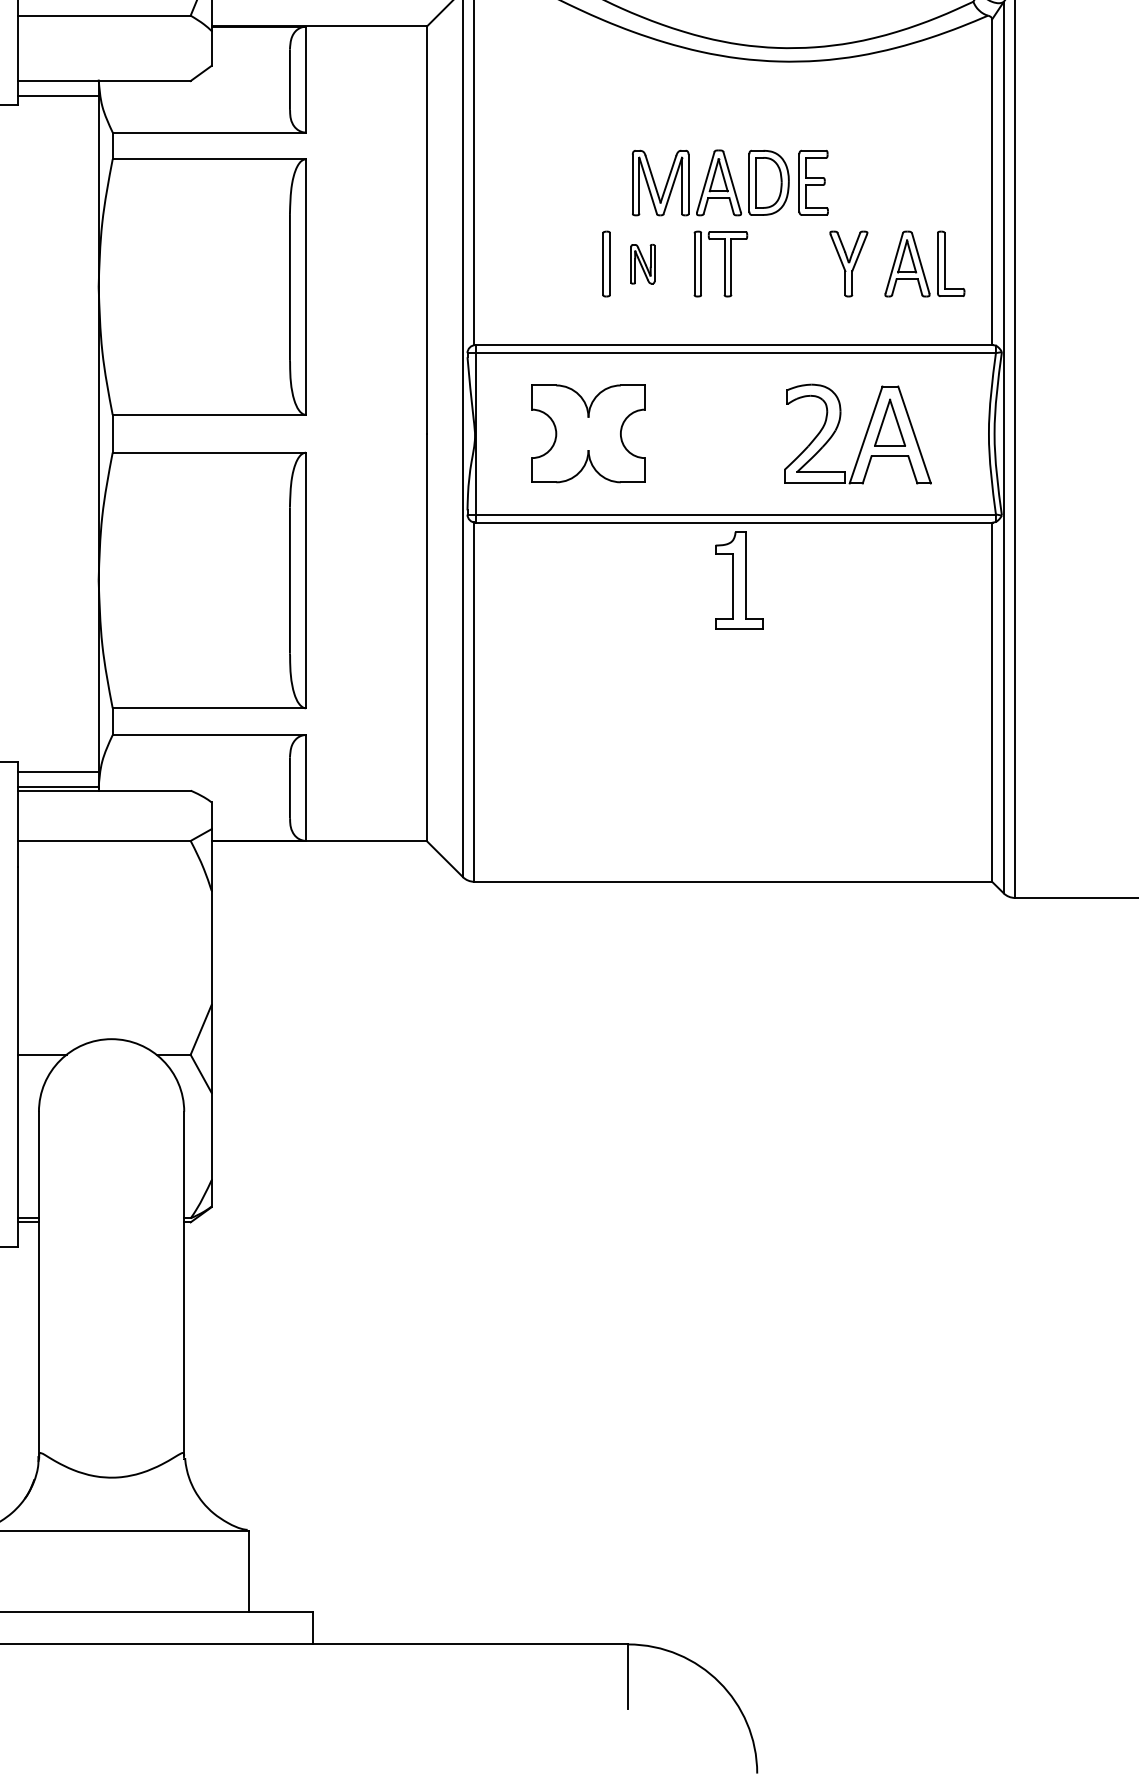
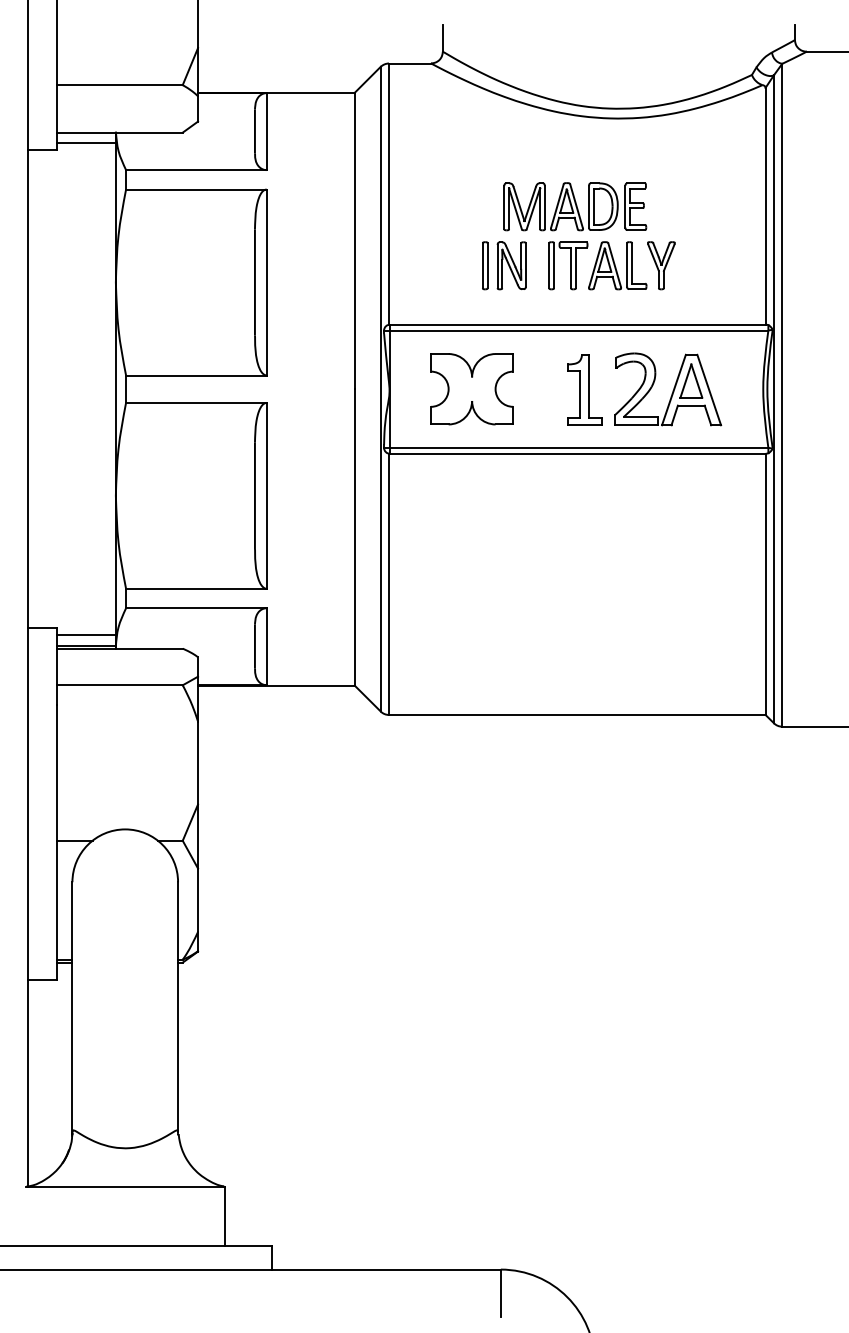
part: (642, 263) -> (511, 265), size x1.67
part: (924, 263) -> (617, 265), moved
part: (738, 579) -> (584, 389), moved

